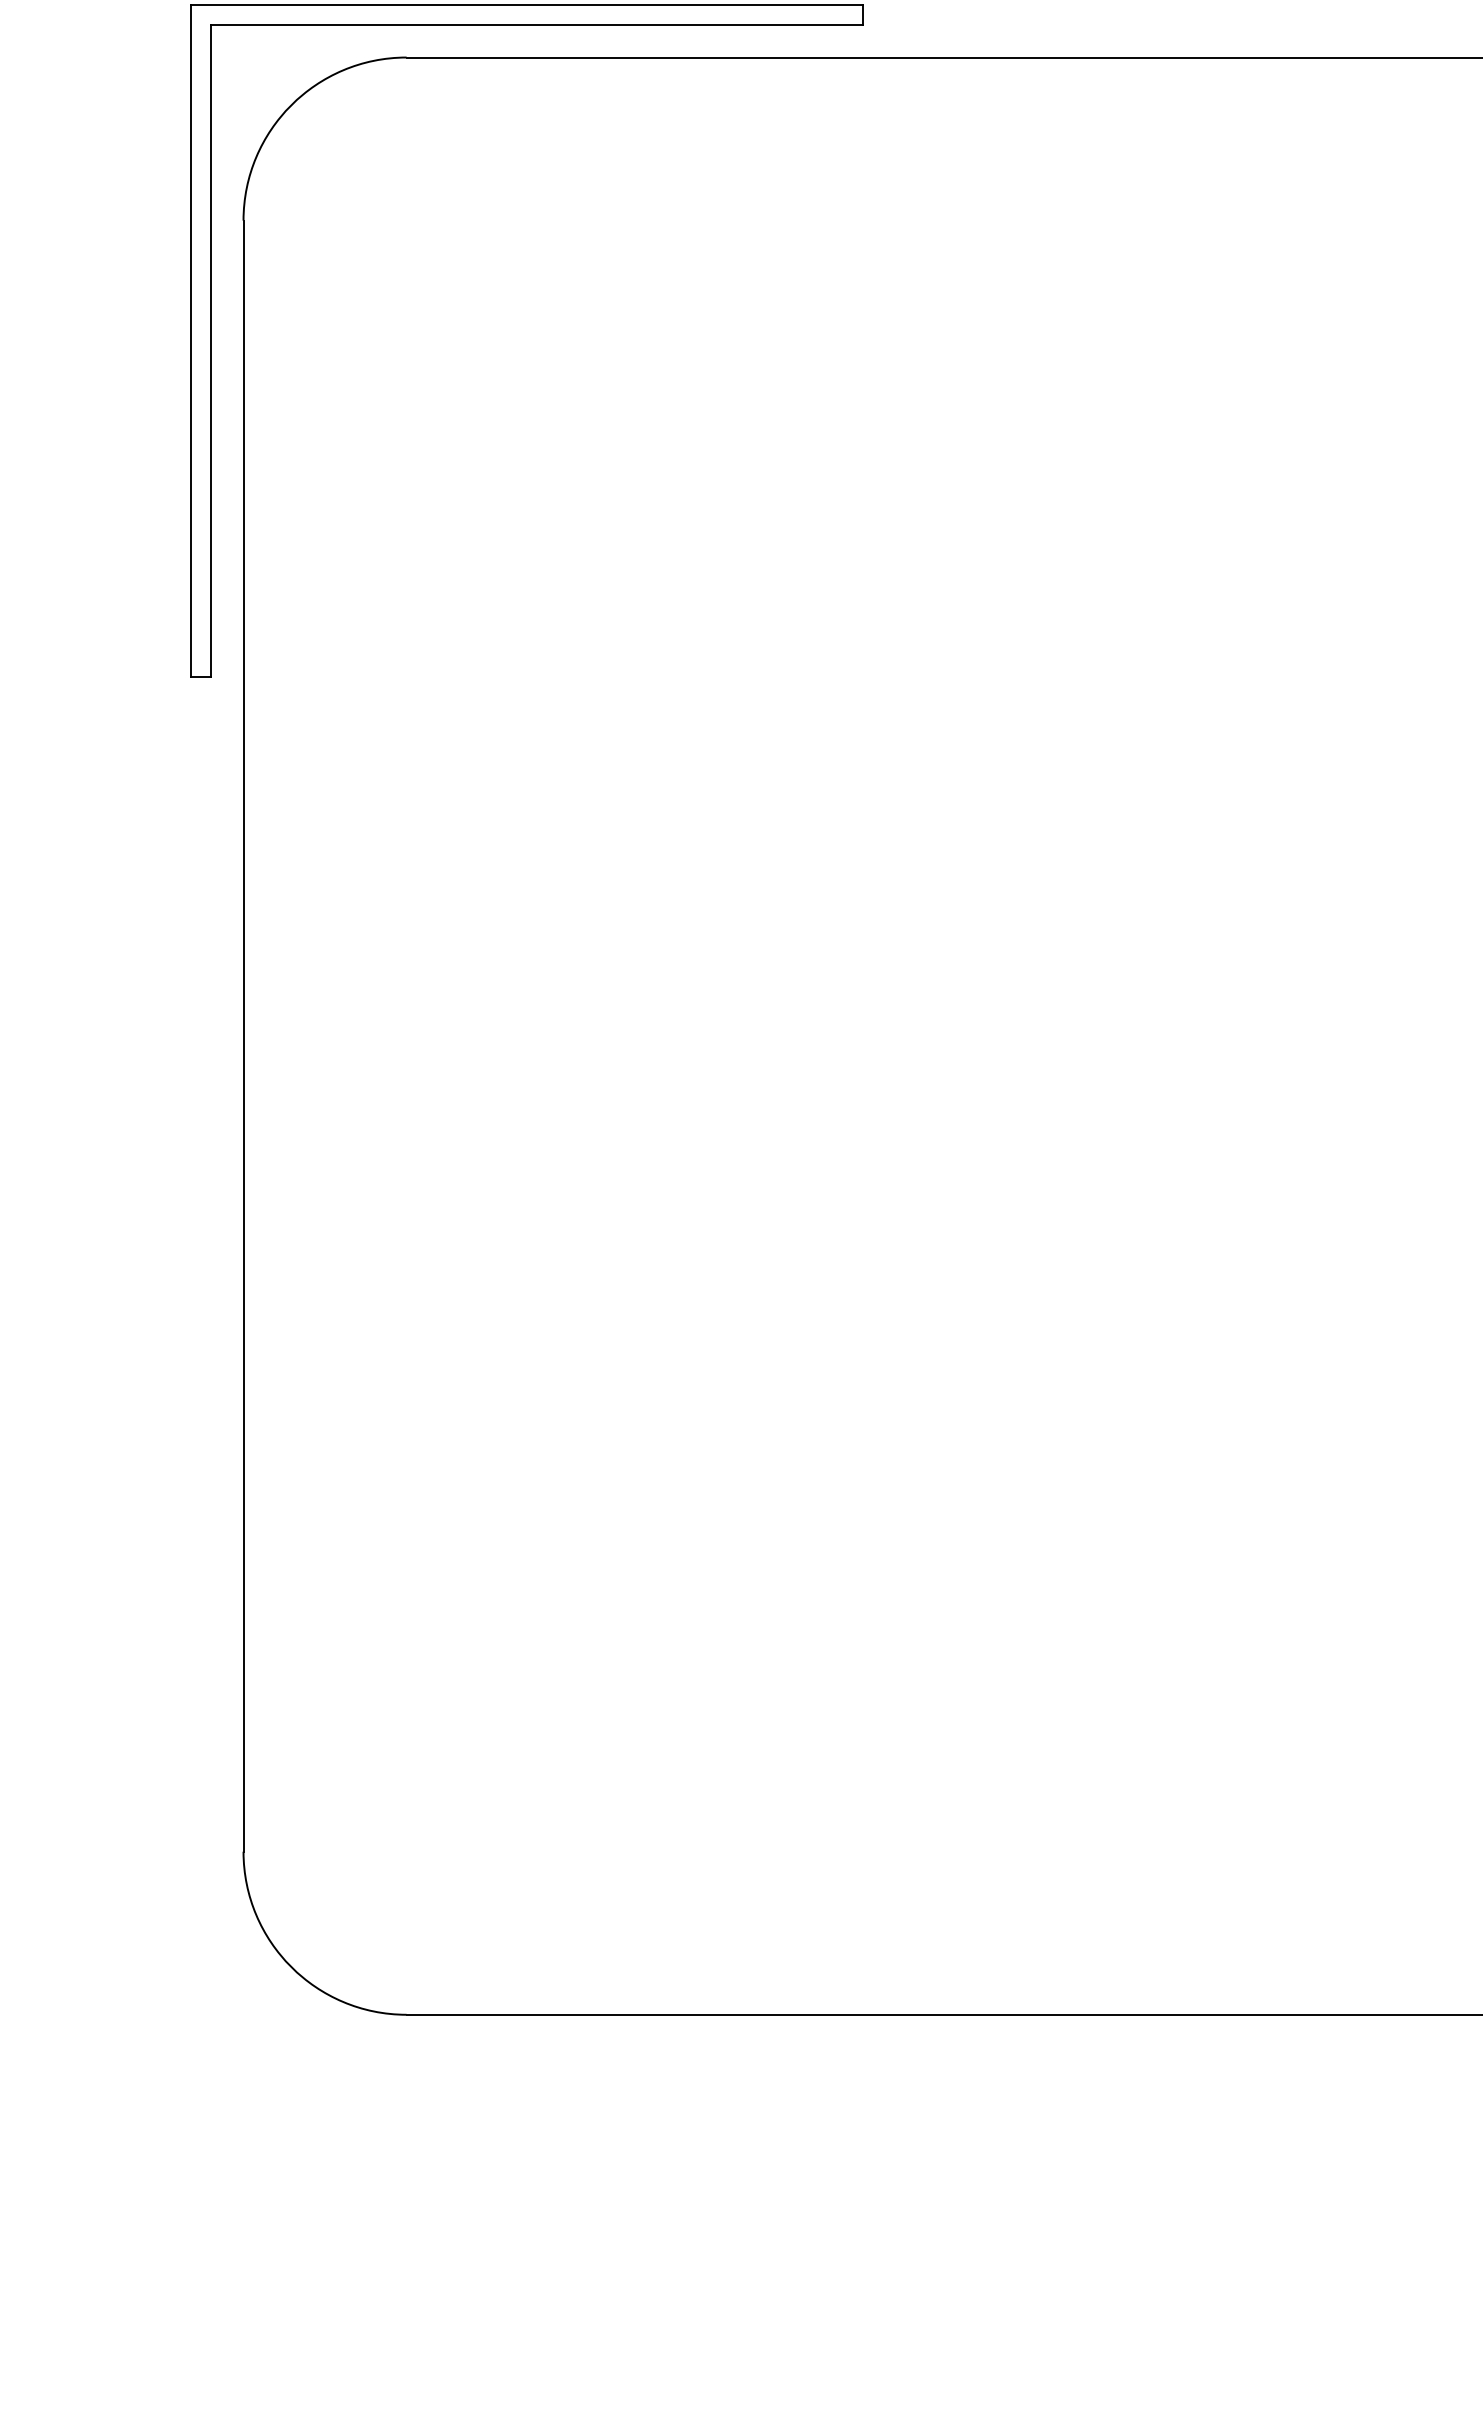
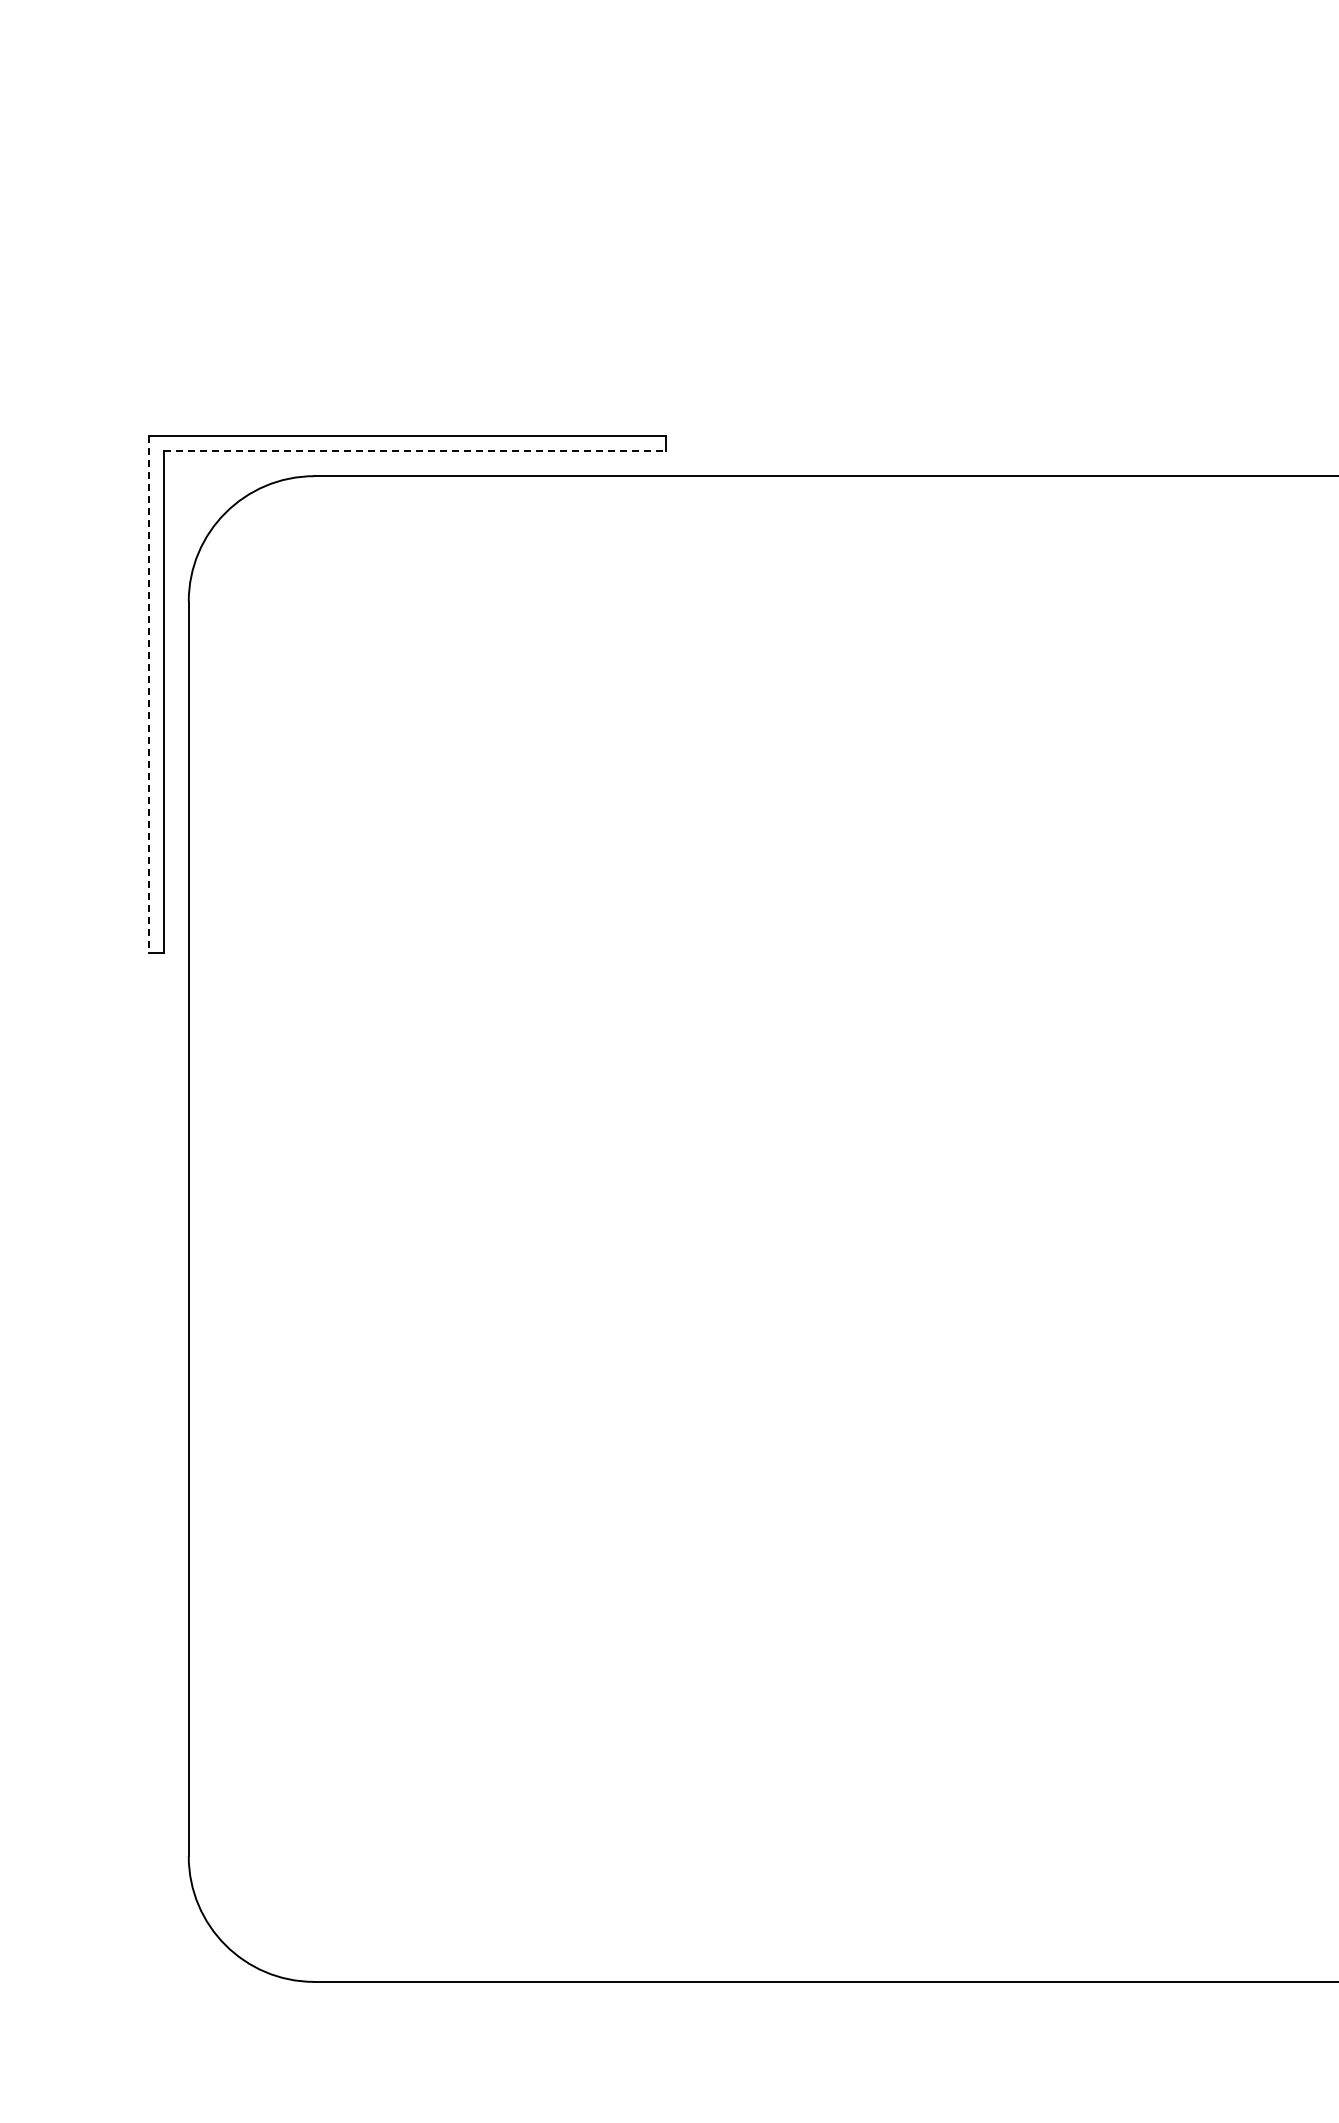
line: (536, 25) -> (414, 451), solid -> dashed
line: (191, 342) -> (148, 695), solid -> dashed

